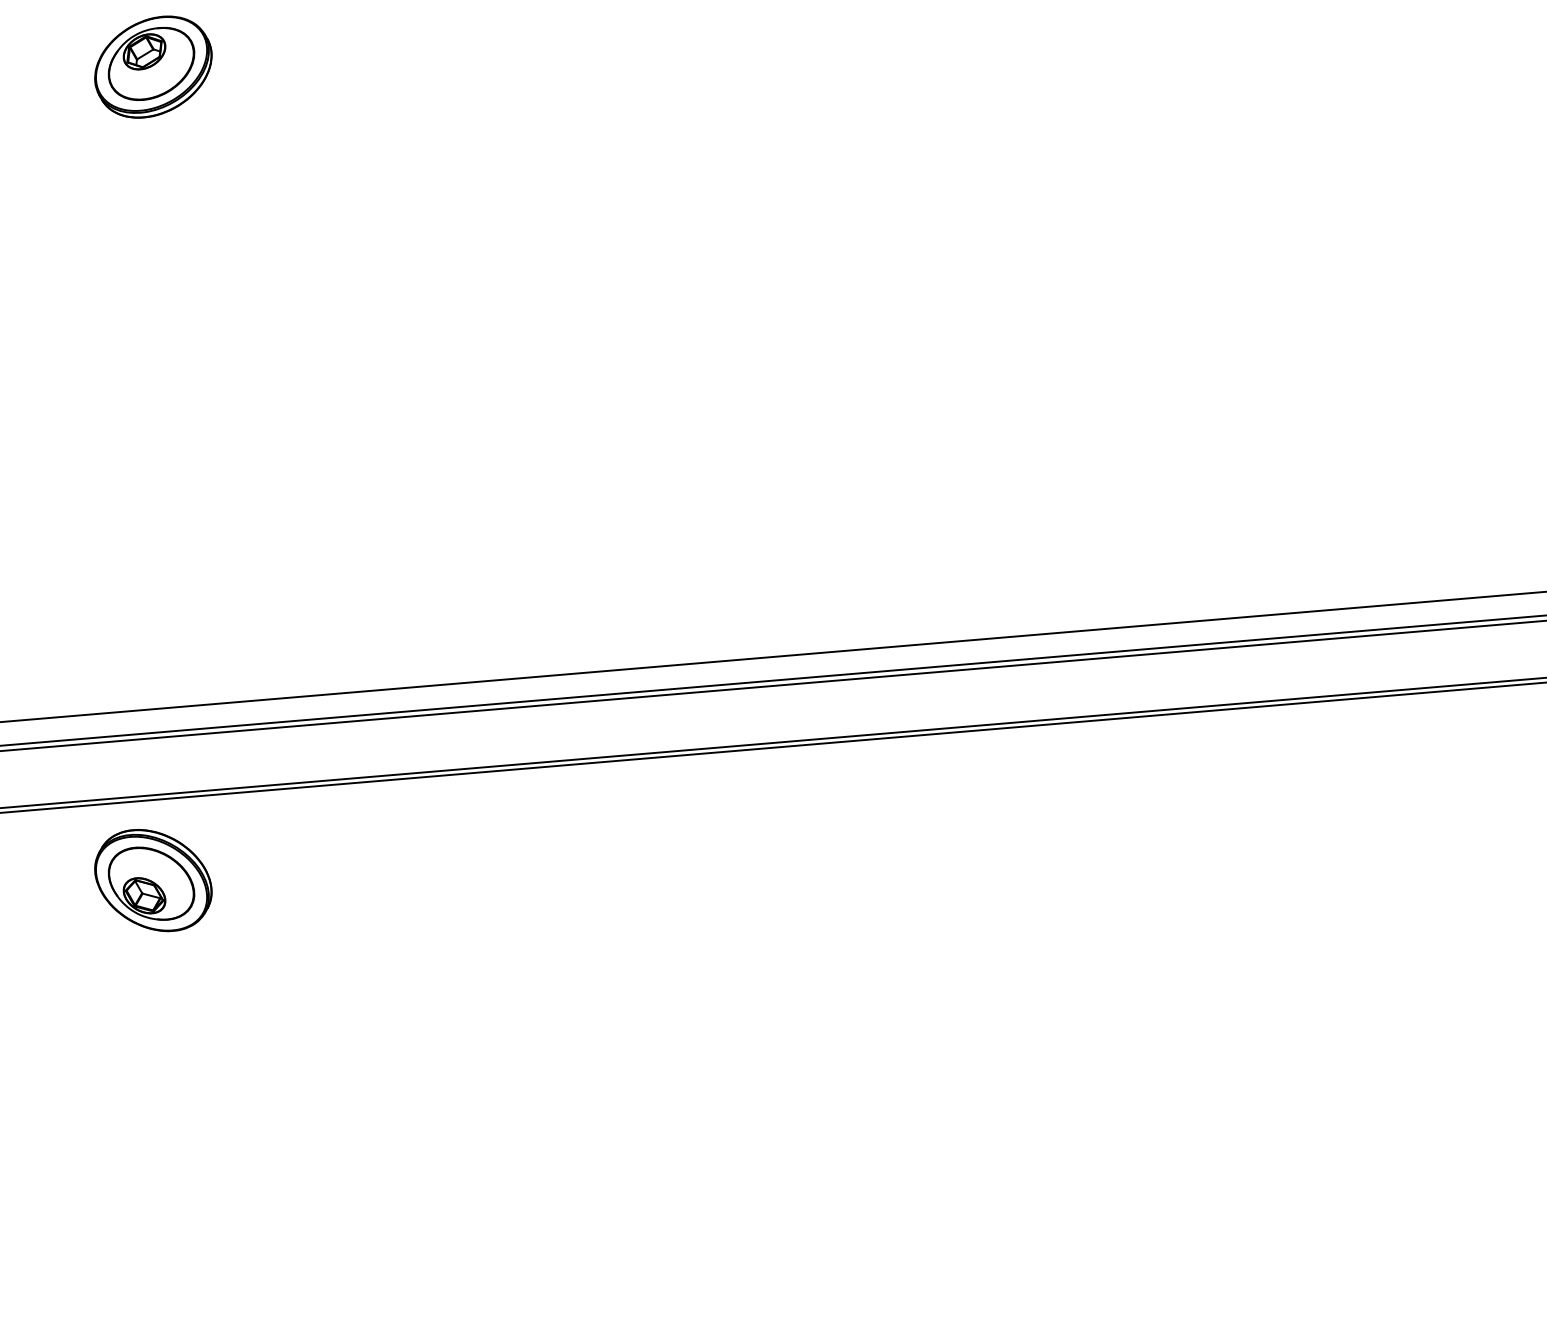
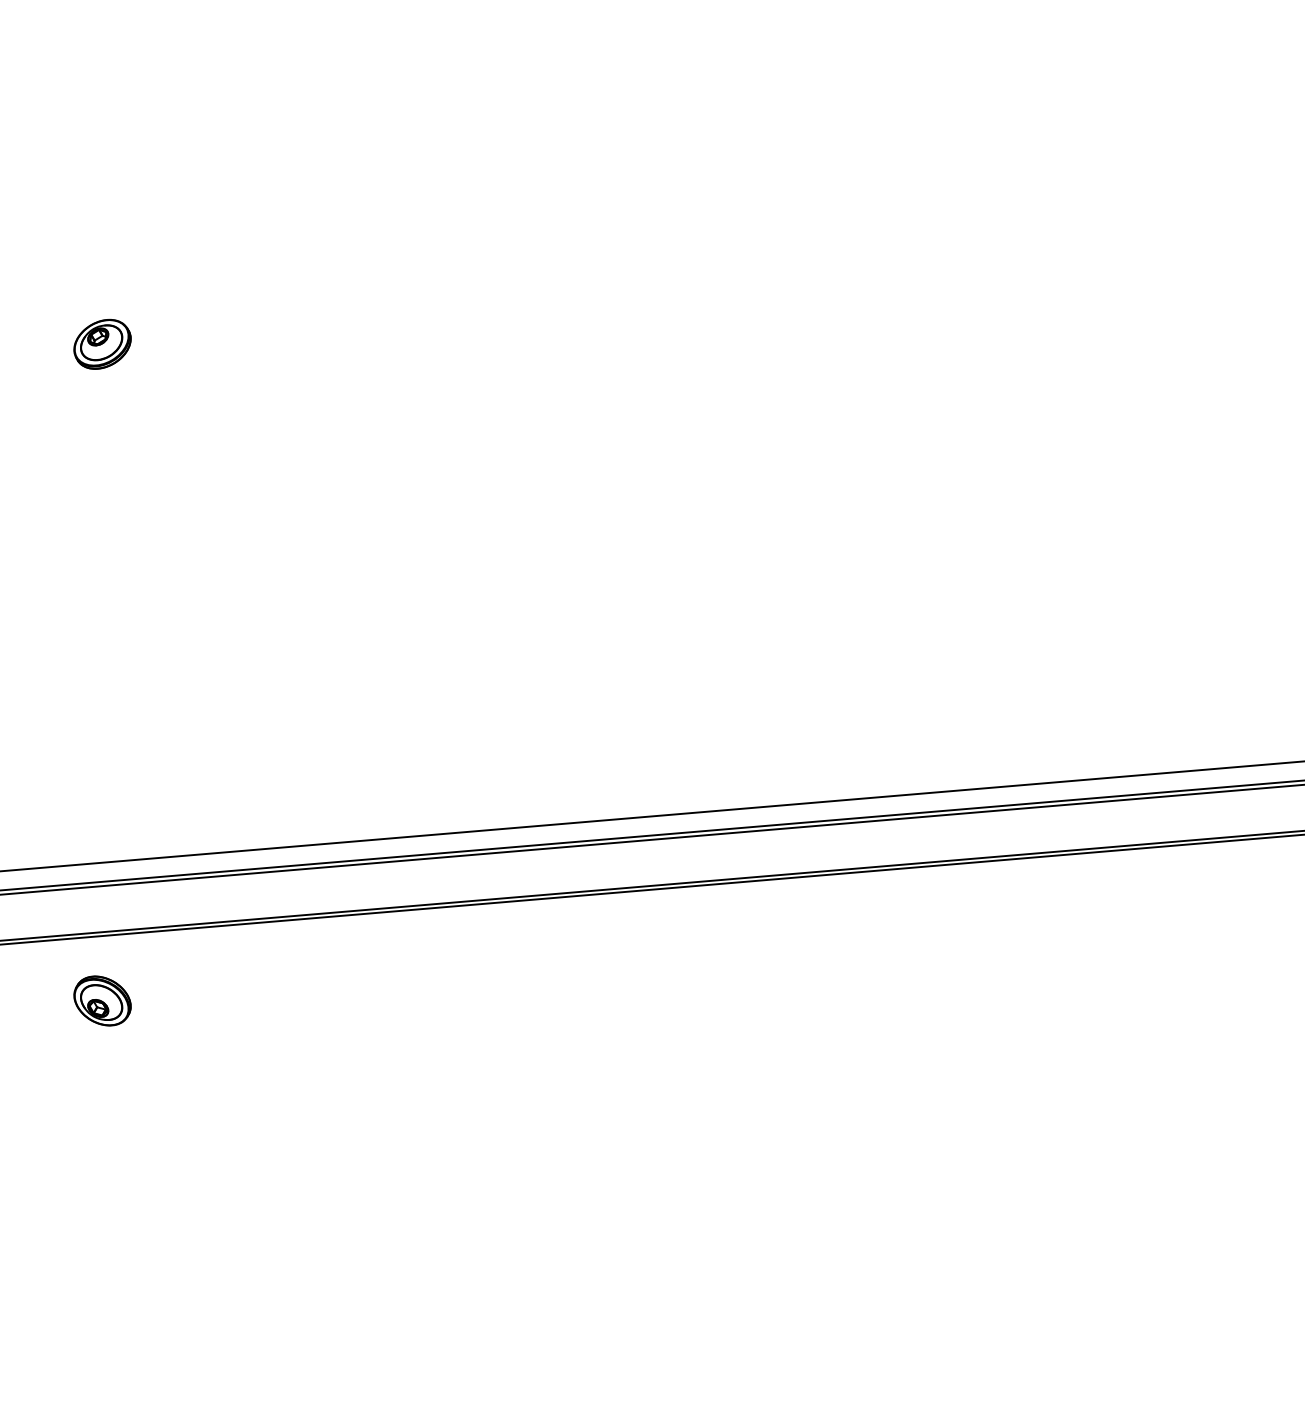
part: (153, 67) -> (102, 344), size x0.6
part: (153, 879) -> (102, 1000), size x0.6

